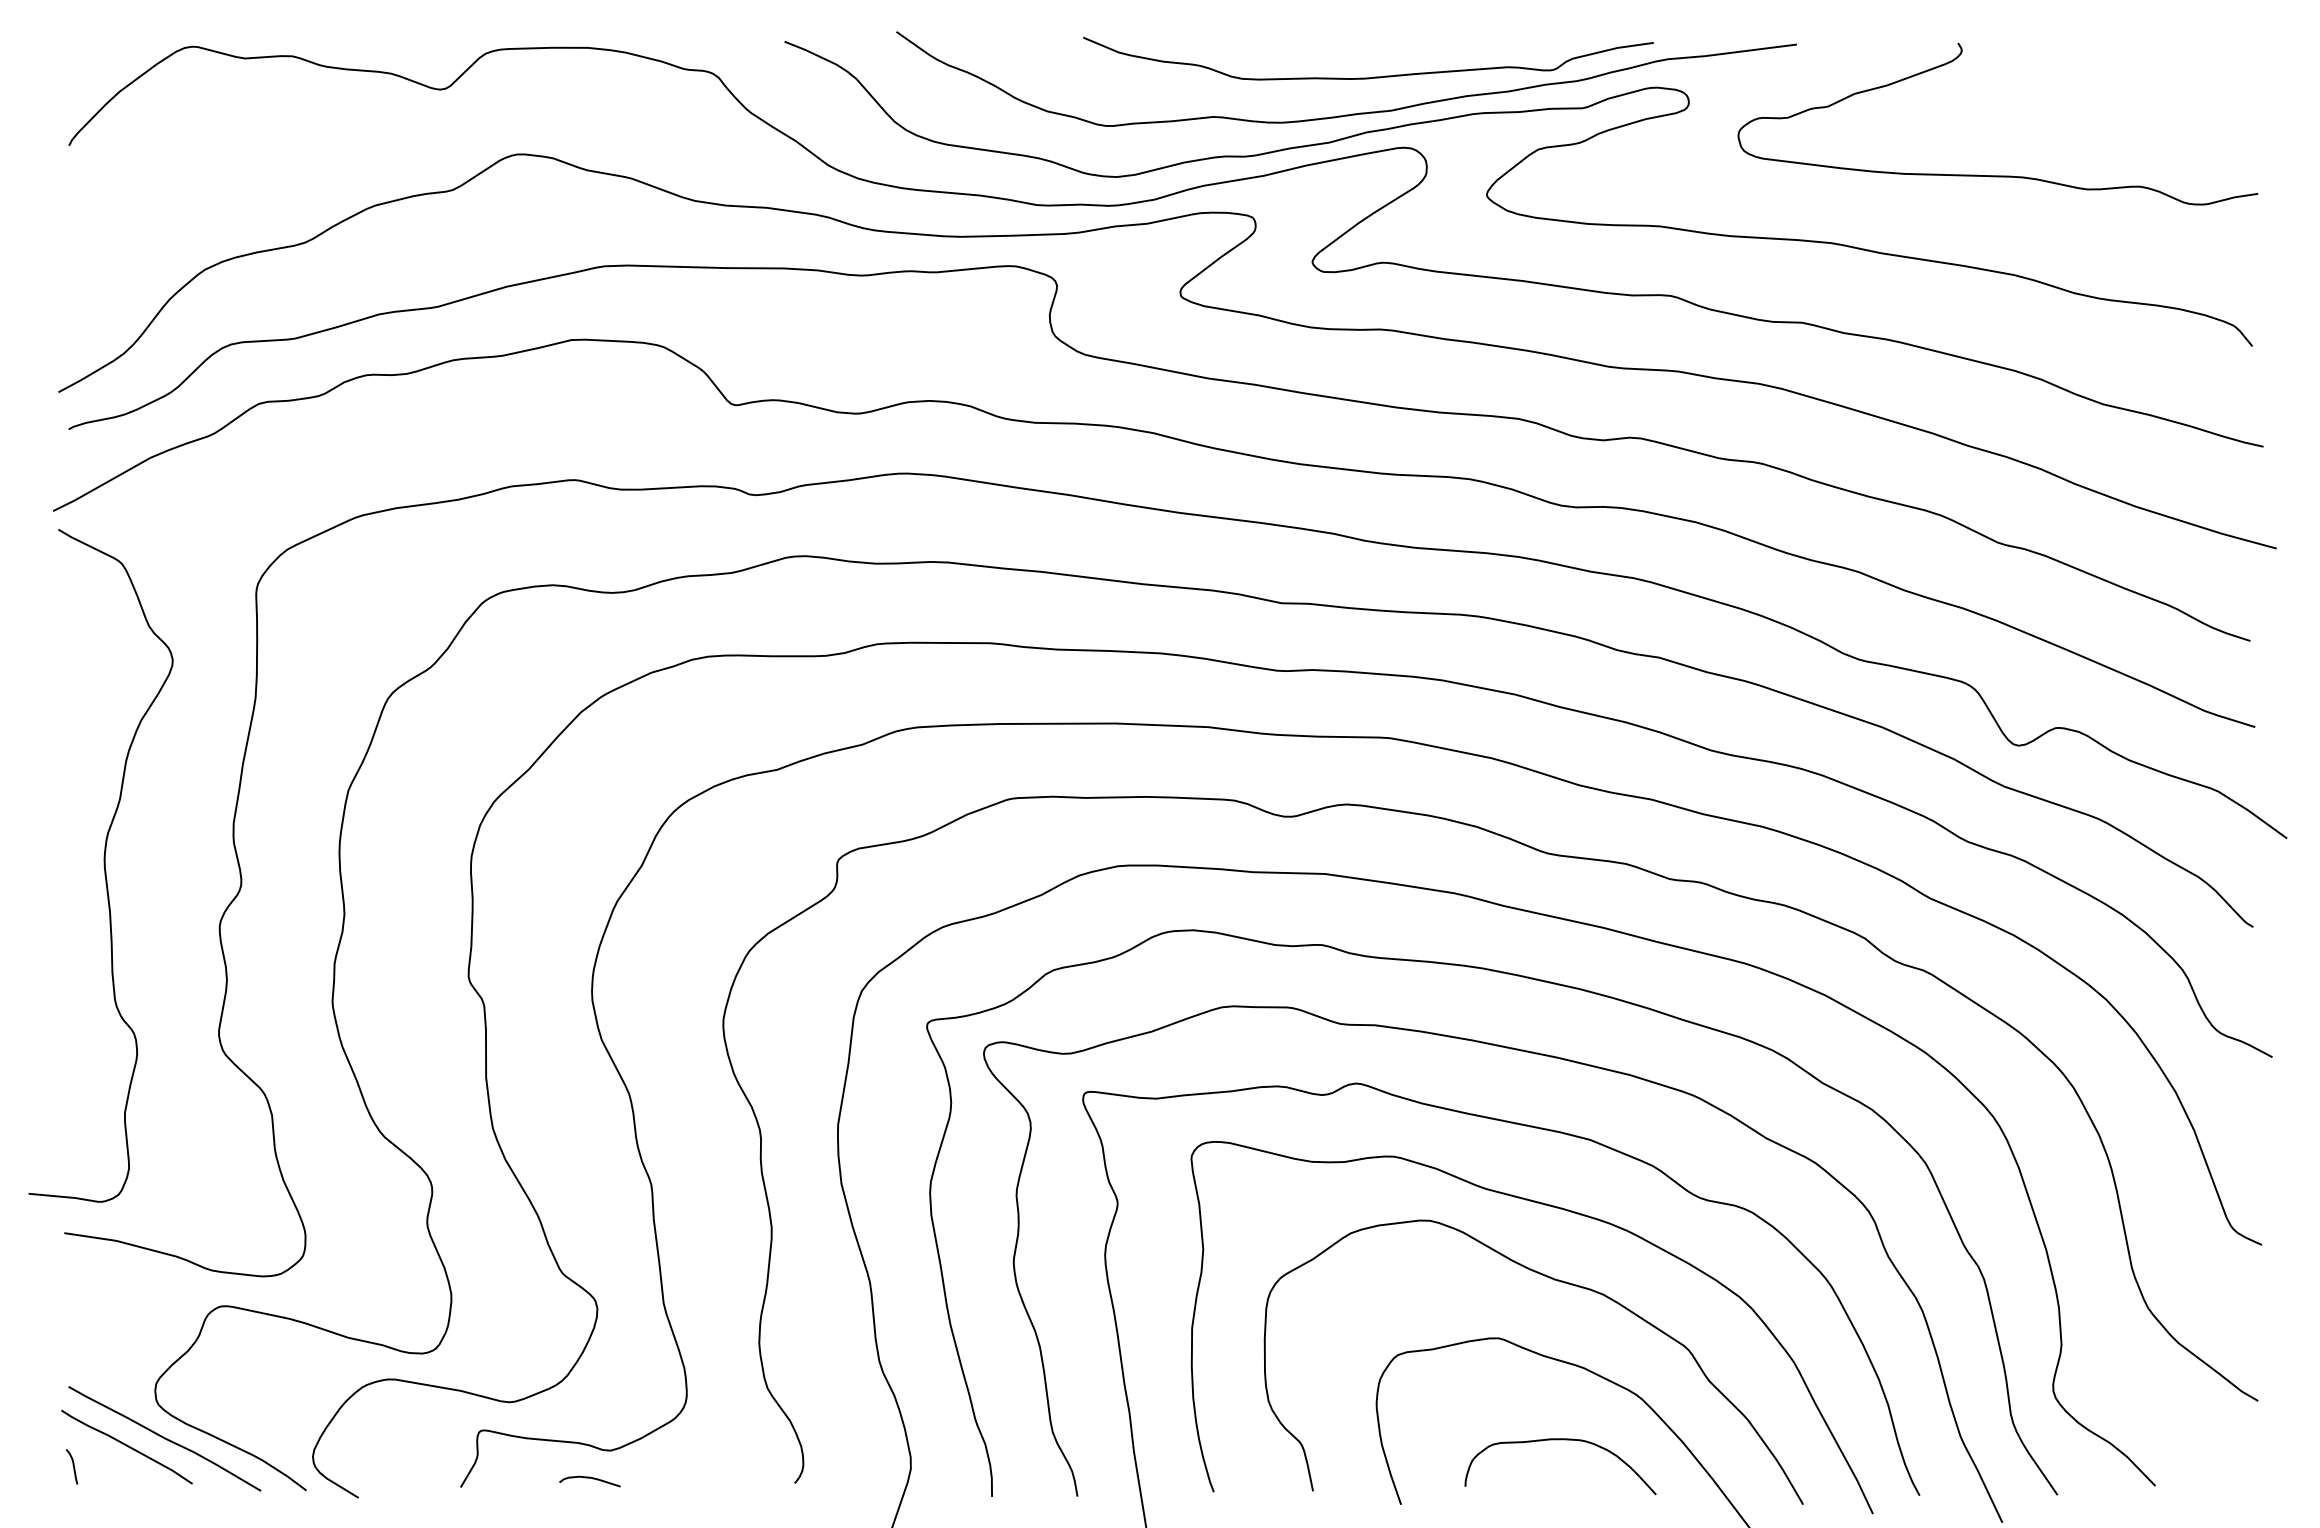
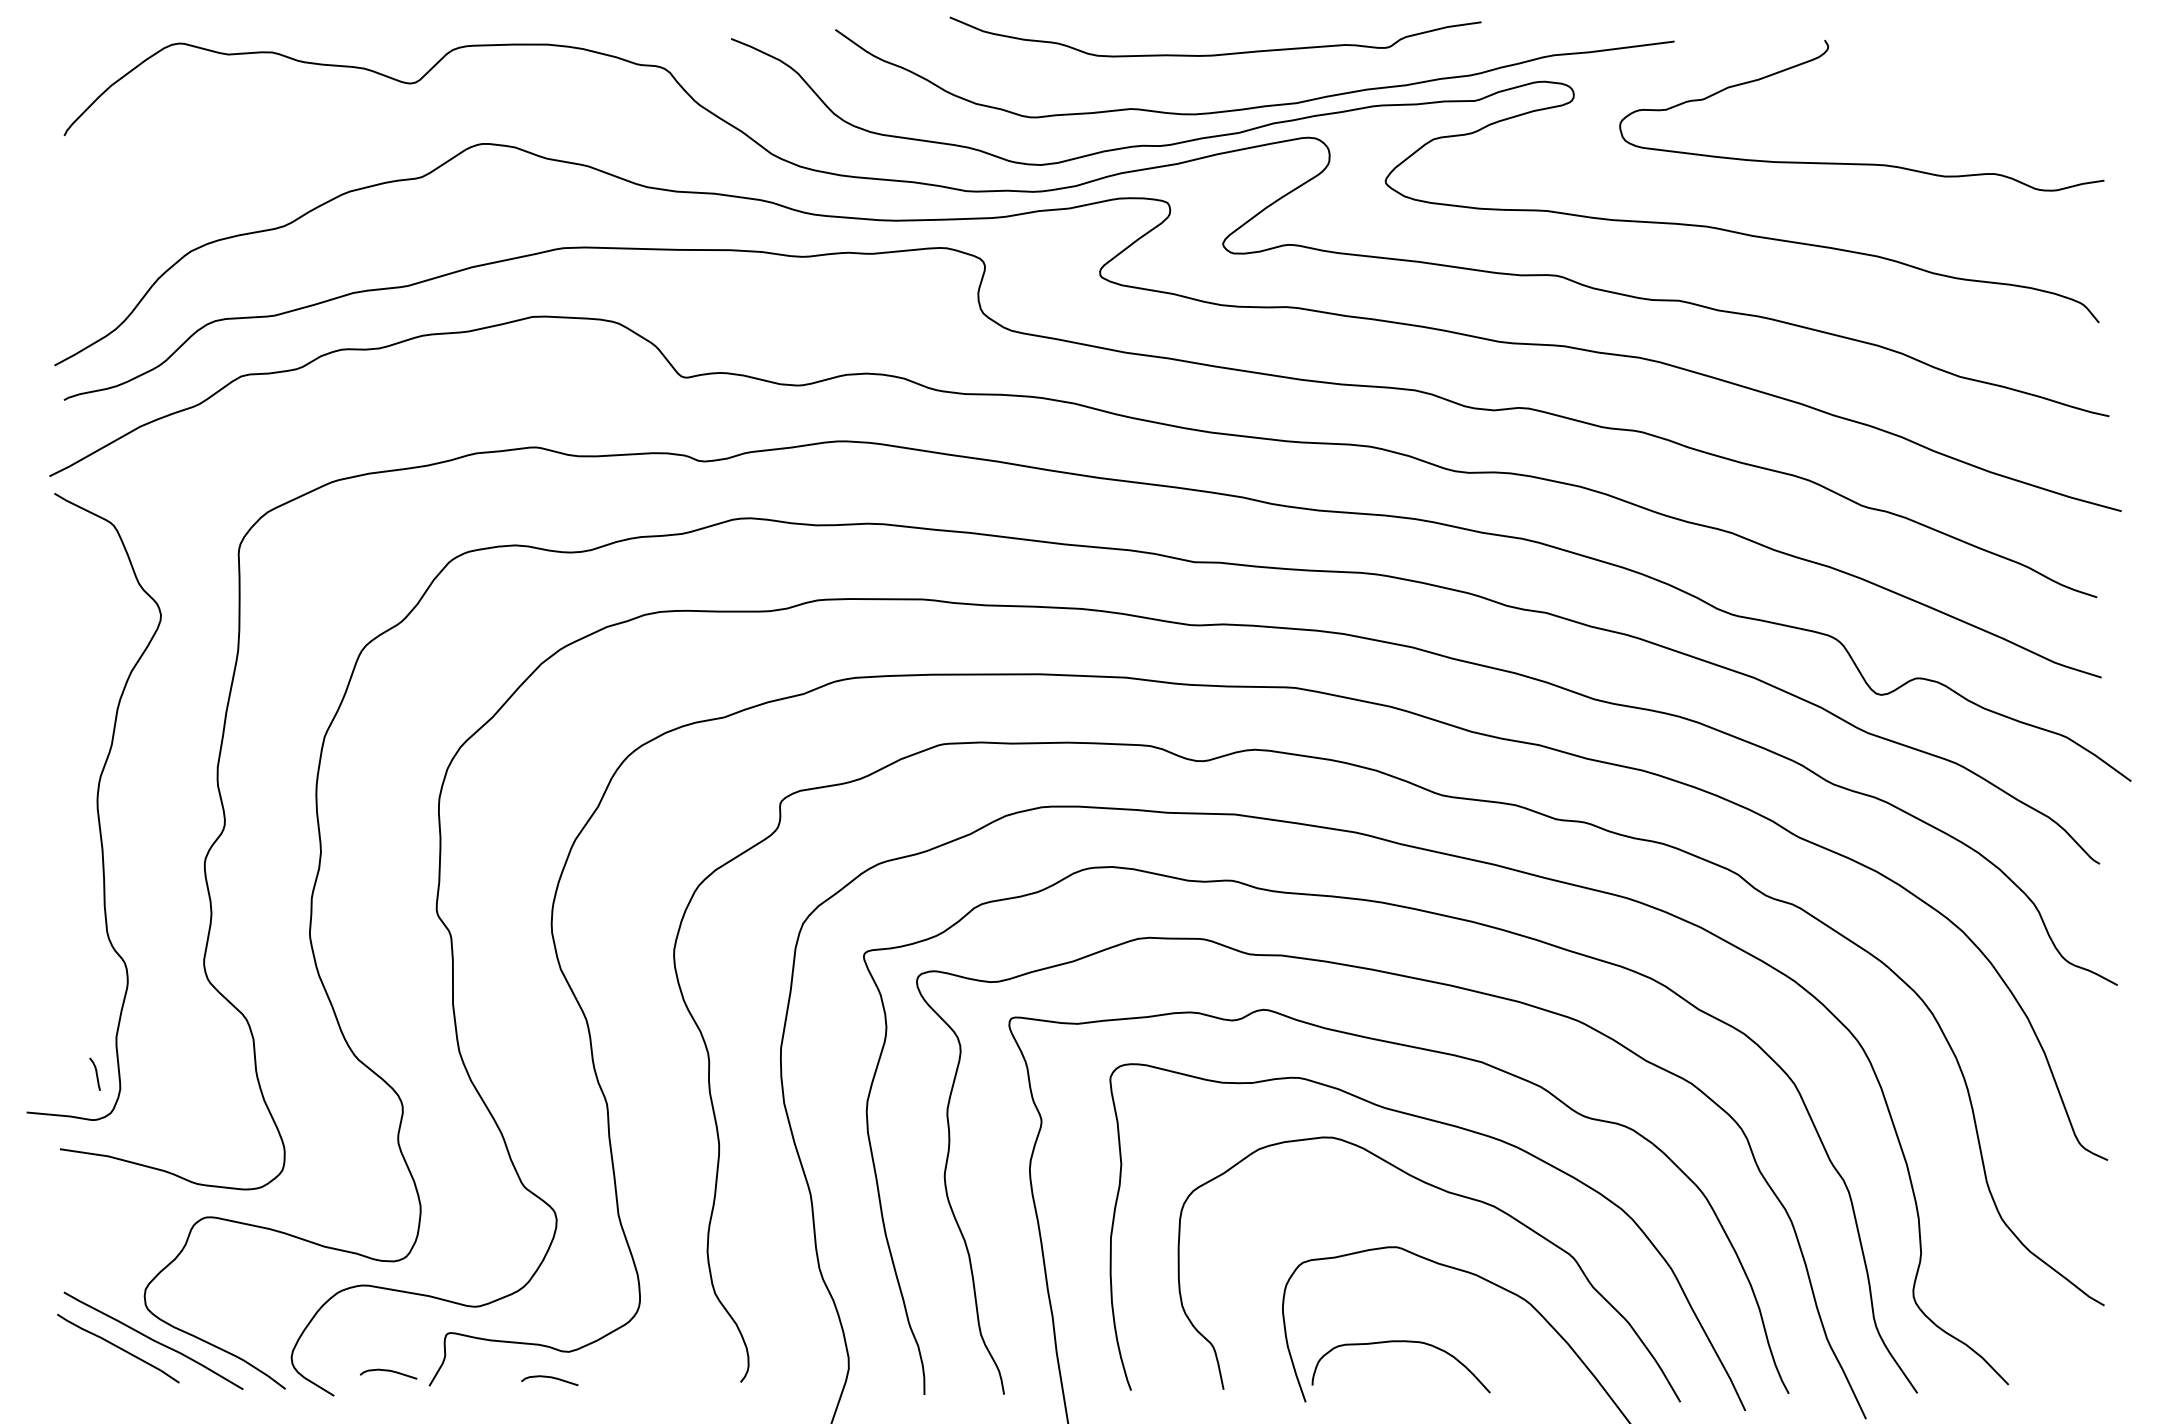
curve: (1374, 76) -> (1221, 53), moved
curve: (1560, 1440) -> (1401, 1342), moved
curve: (72, 1465) -> (95, 1073), moved
curve: (416, 1471) -> (388, 1371), added

